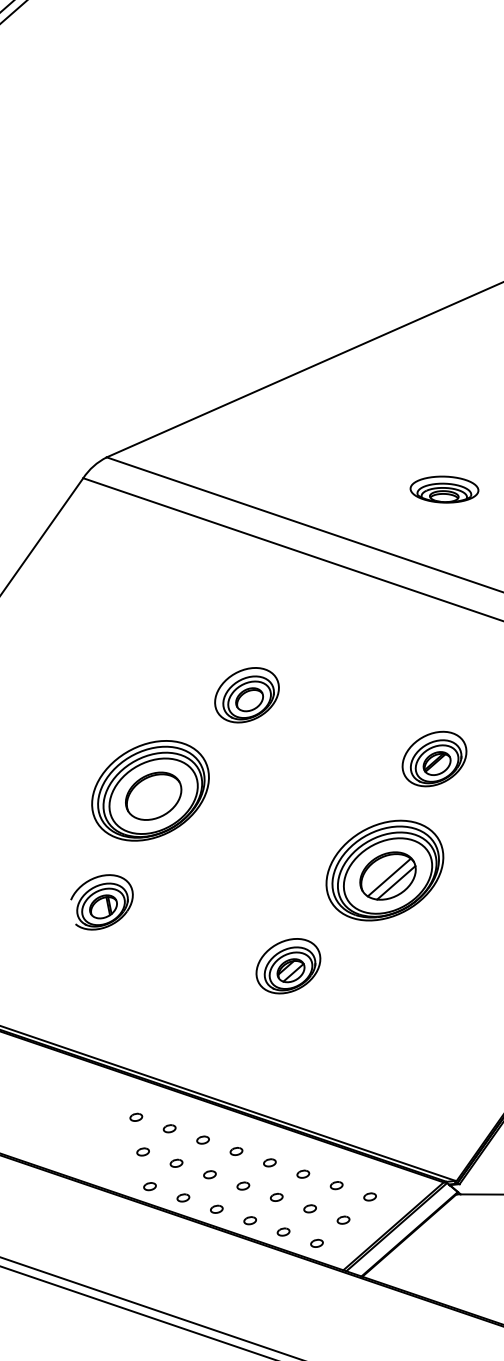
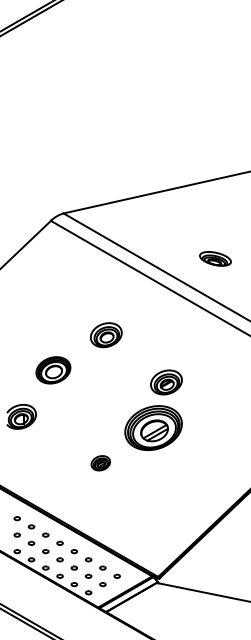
part: (434, 759) -> (166, 382), moved
part: (150, 791) -> (53, 370), size x0.6
part: (288, 967) -> (100, 463), size x0.6

